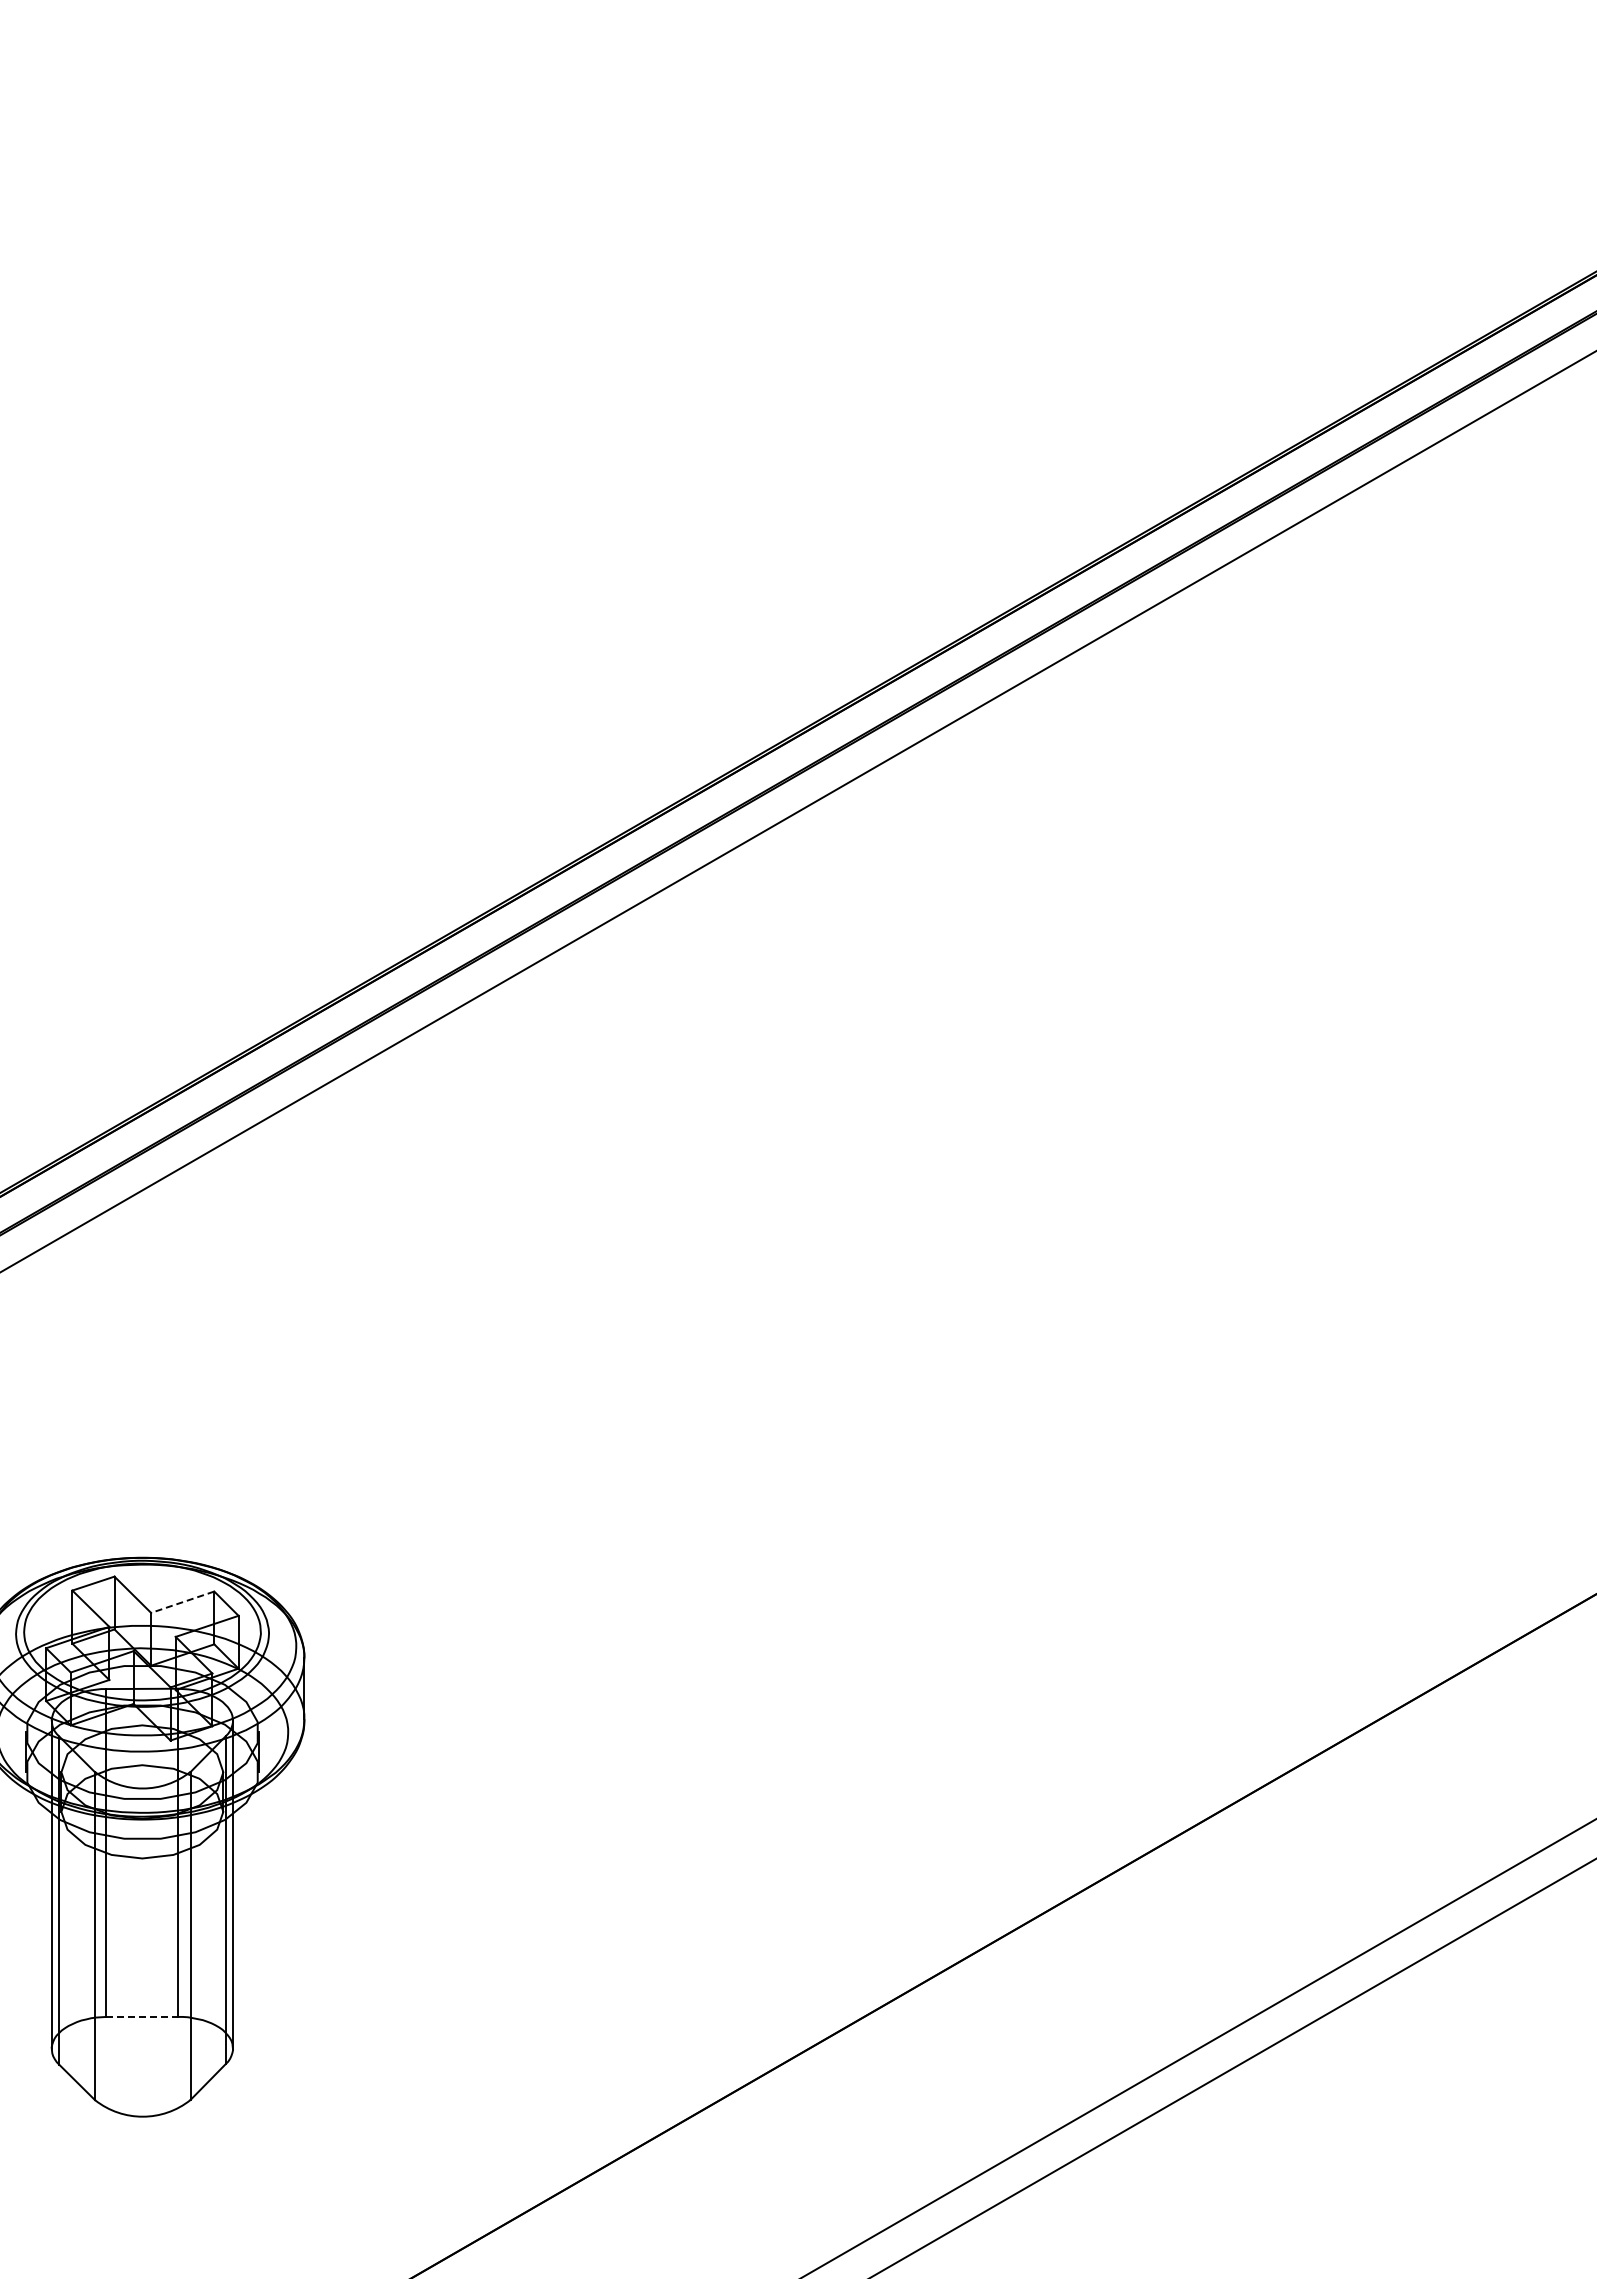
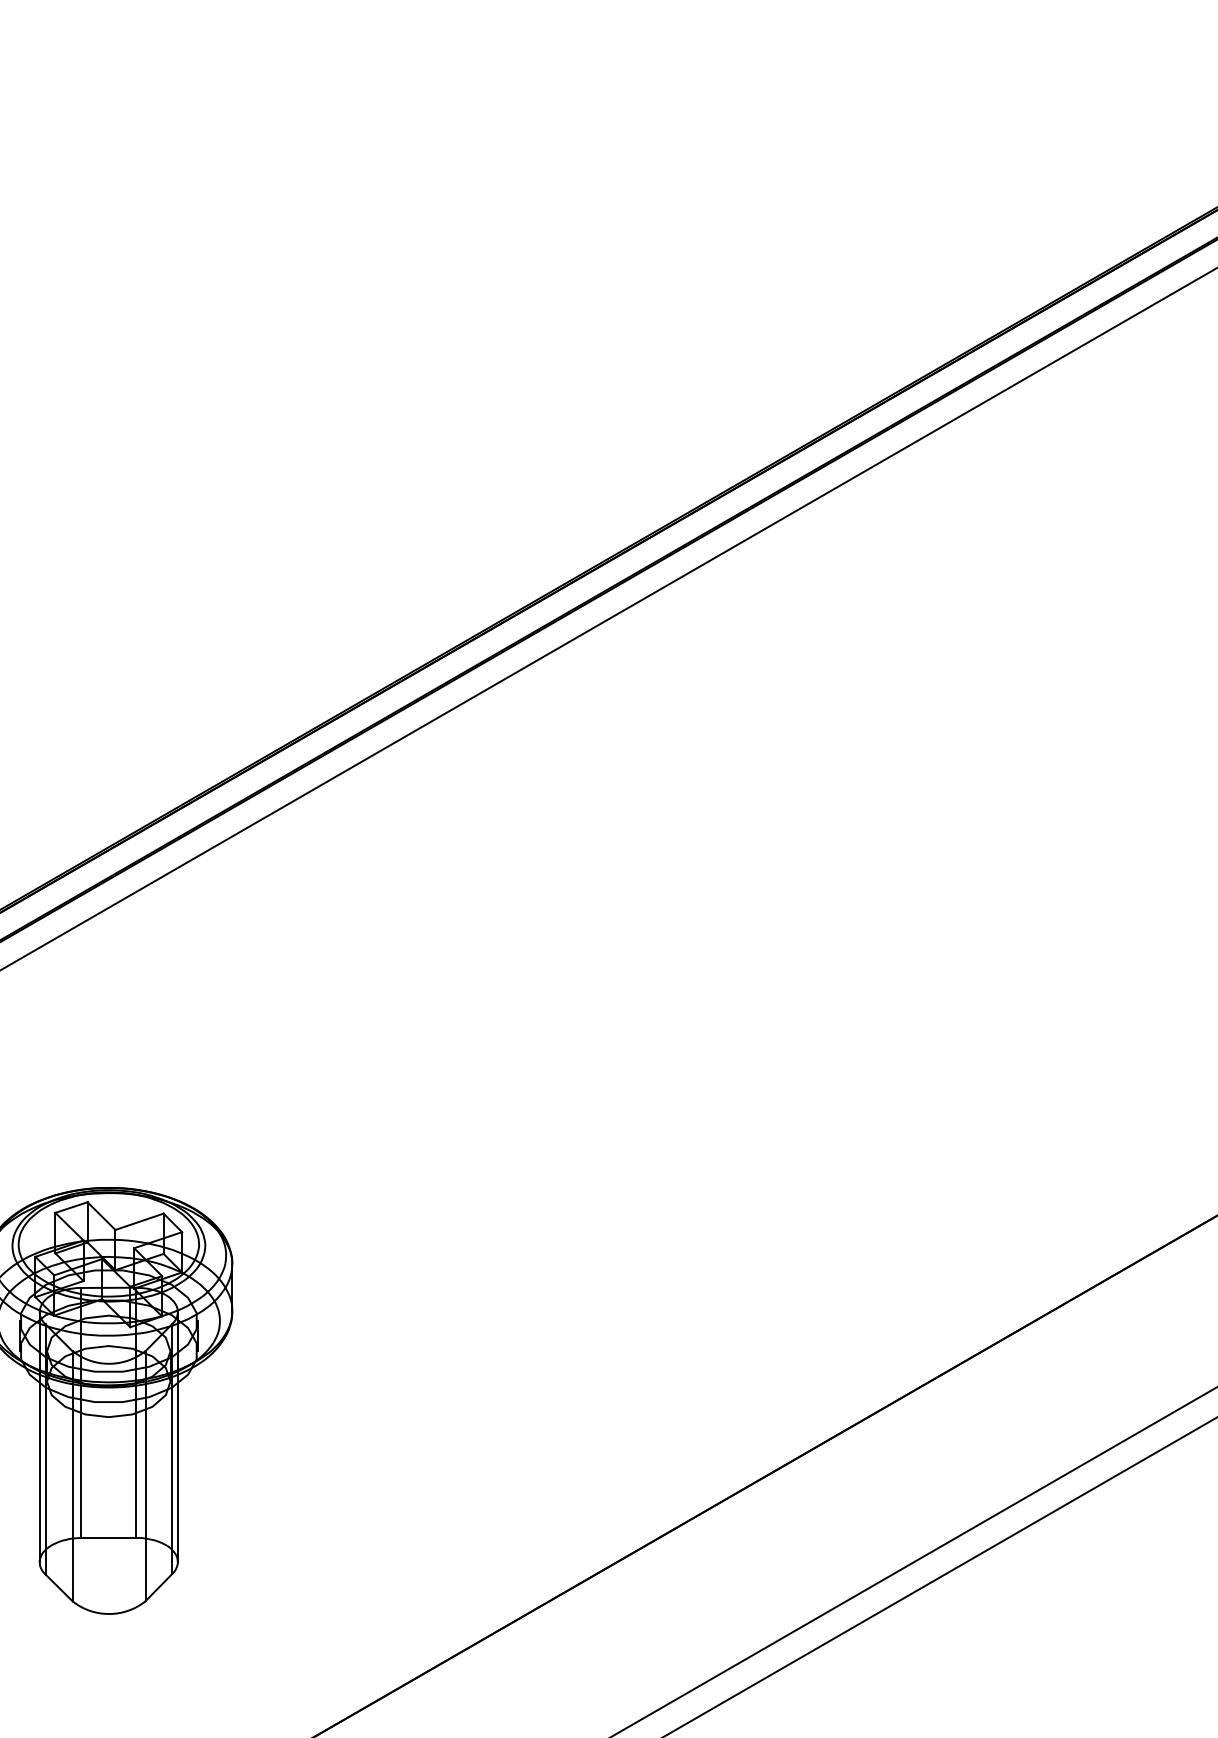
line: (182, 1602) -> (139, 1221), dashed -> solid
line: (142, 2016) -> (108, 1537), dashed -> solid

